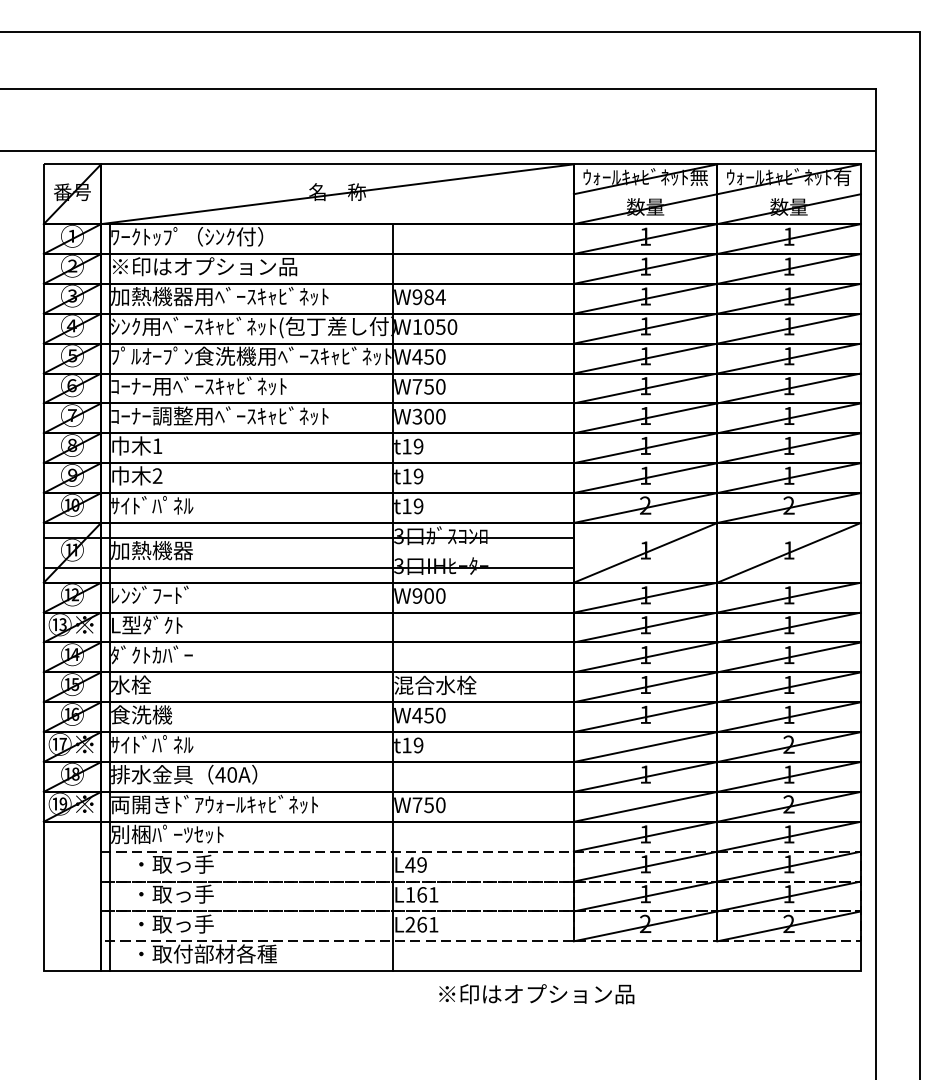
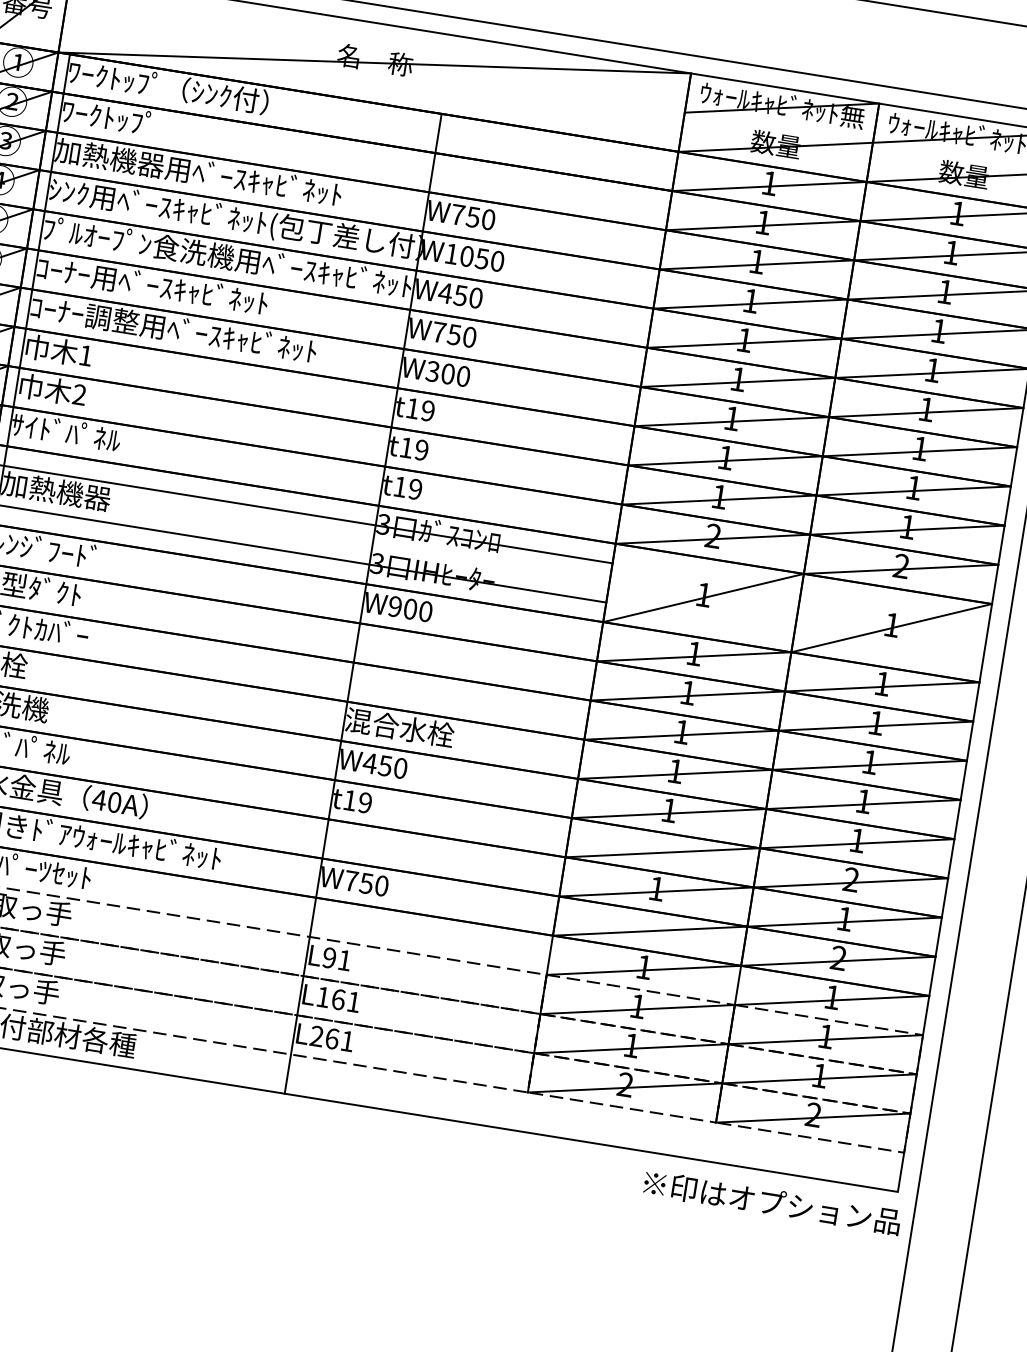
text: (204, 266) -> (185, 129), ※印はオプション品 -> ﾜｰｸﾄｯﾌﾟ
text: (428, 297) -> (472, 217), W984 -> W750
text: (415, 864) -> (336, 958), L49 -> L91
text: (536, 994) -> (771, 1203), moved

